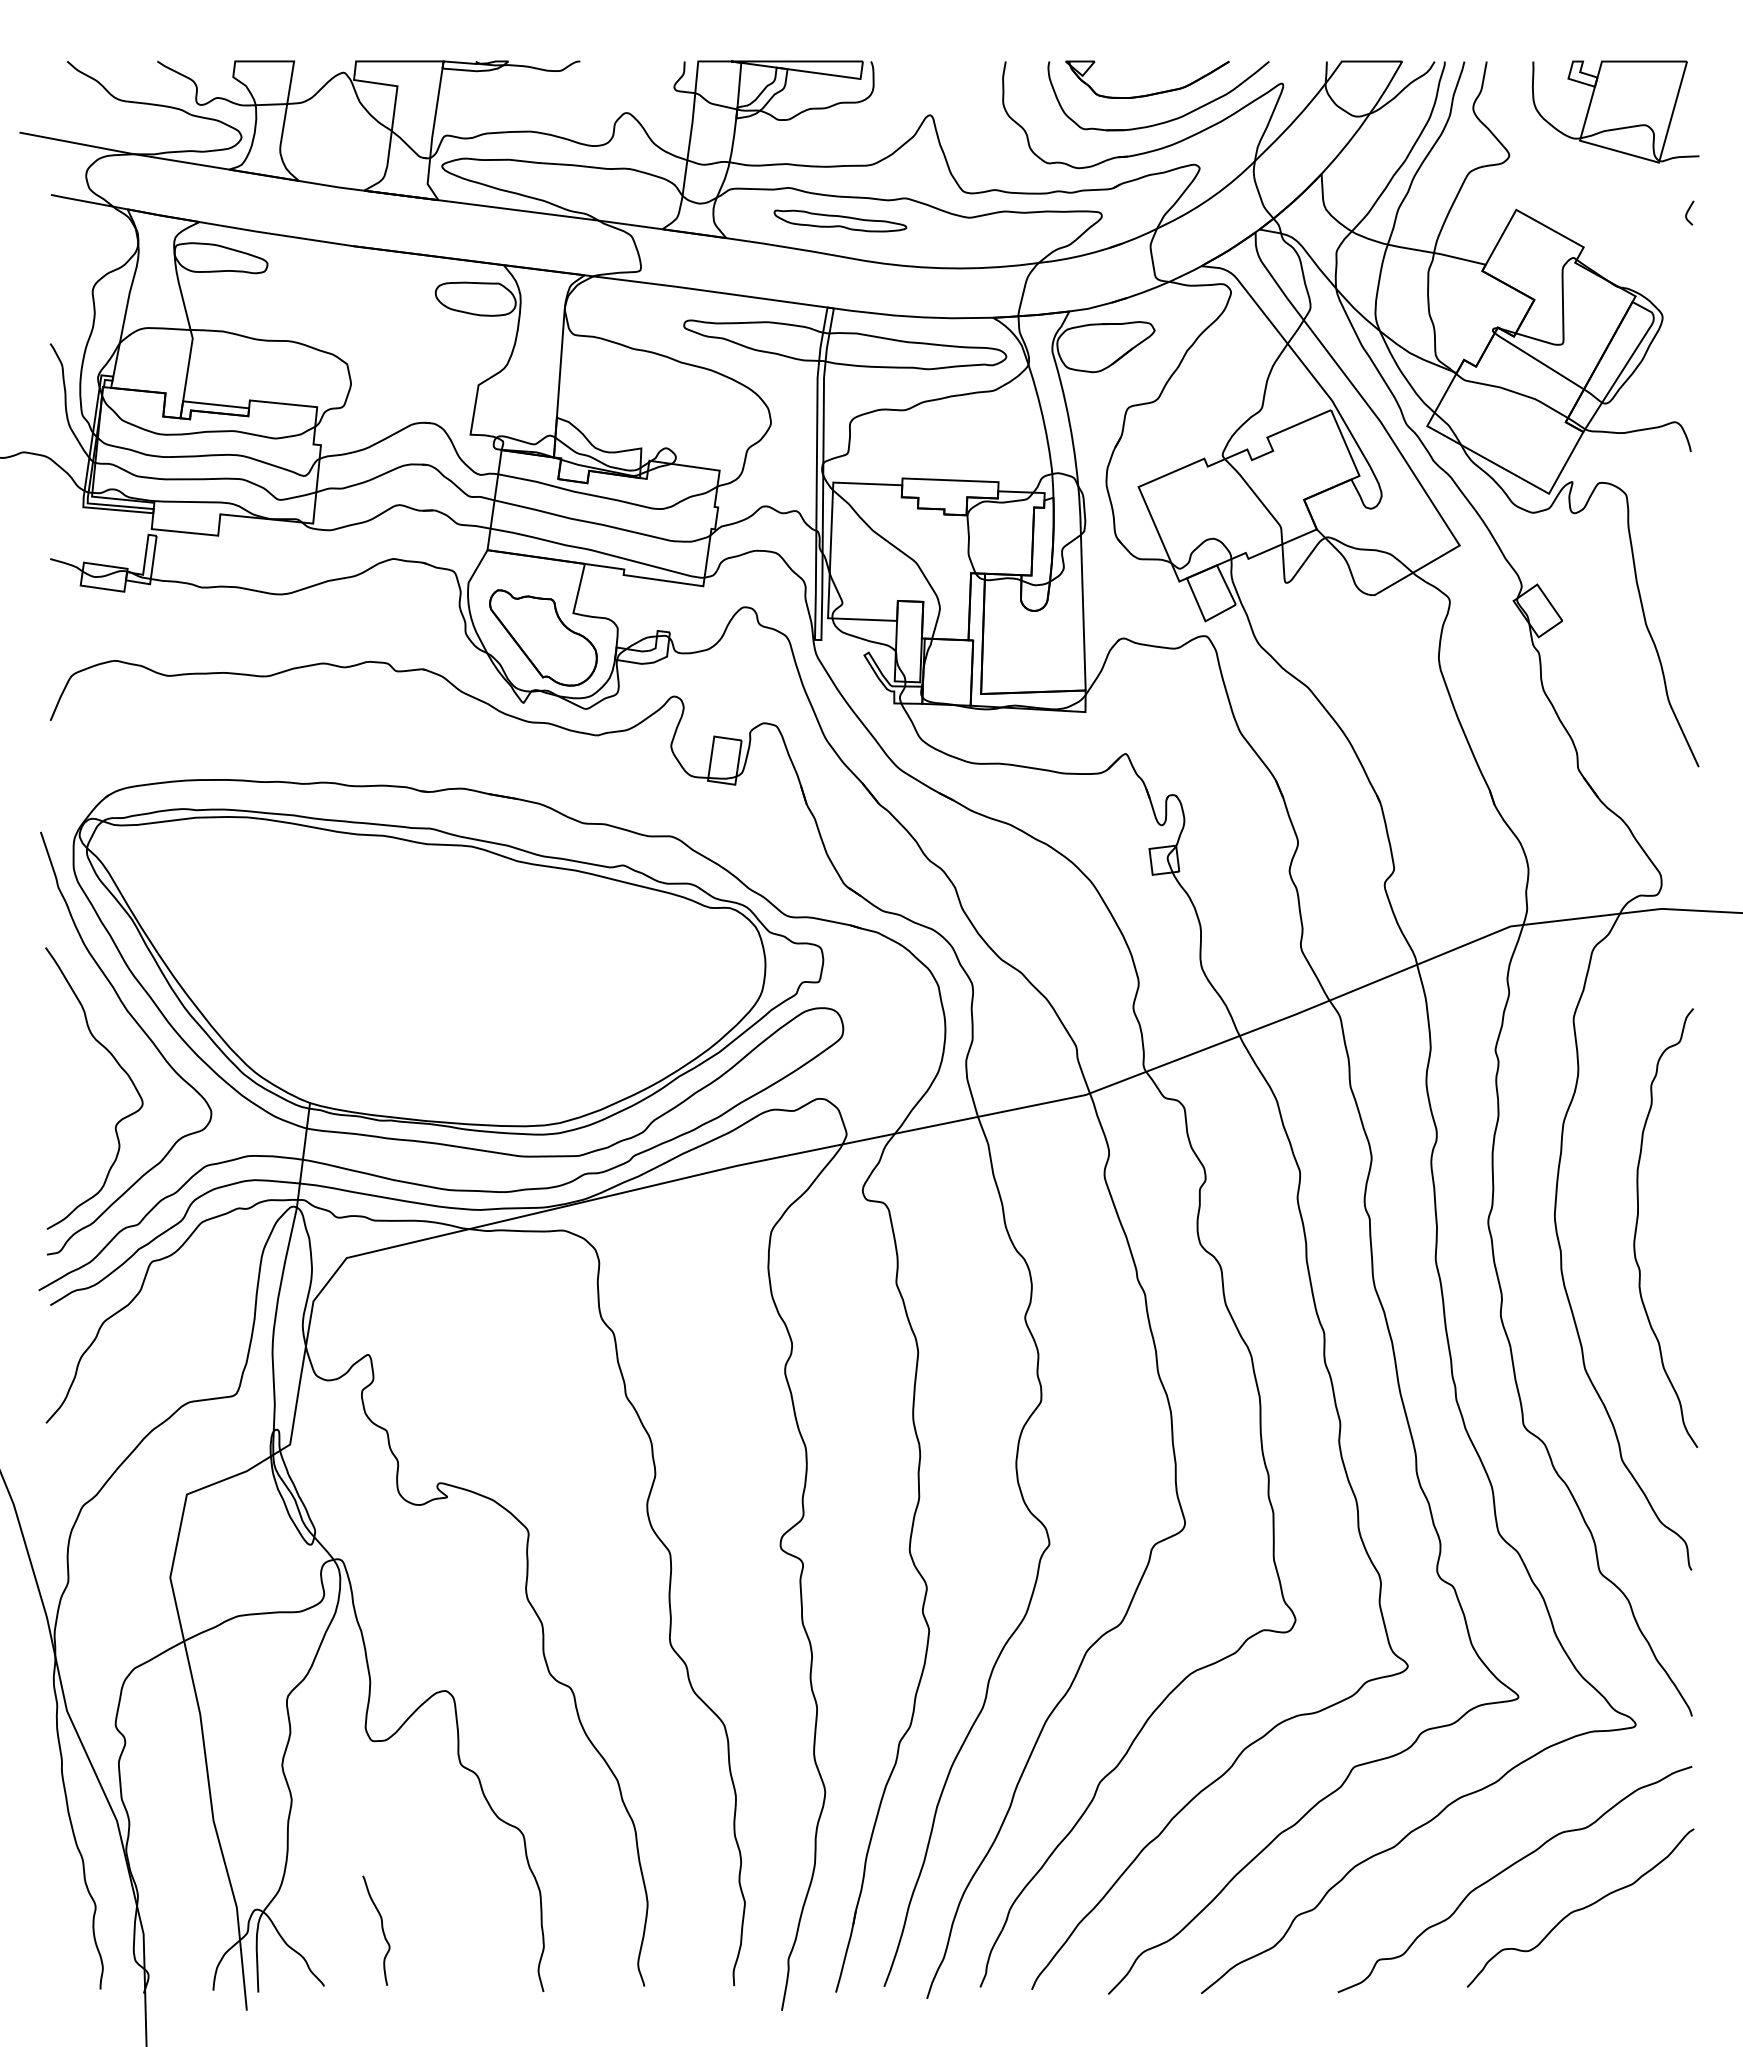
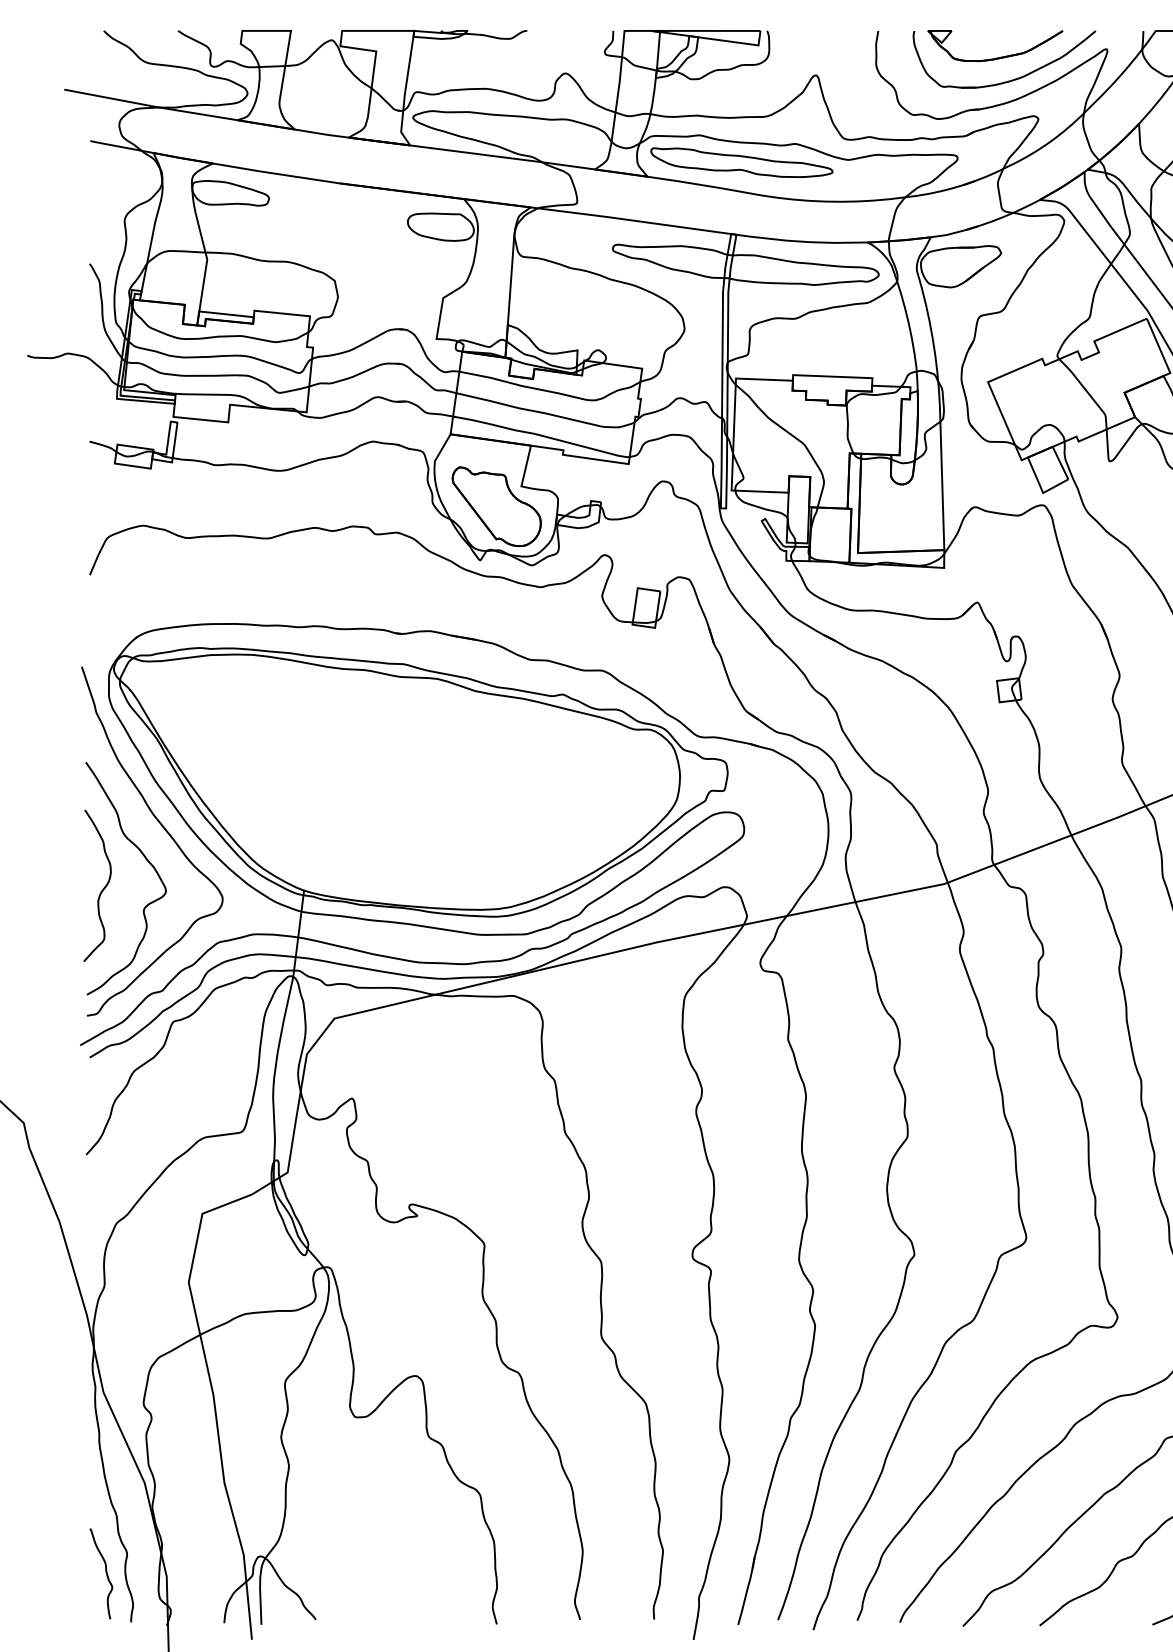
part: (840, 220) -> (741, 162), size x1.67
curve: (65, 1101) -> (102, 889), added
curve: (381, 1928) -> (105, 1571), moved

